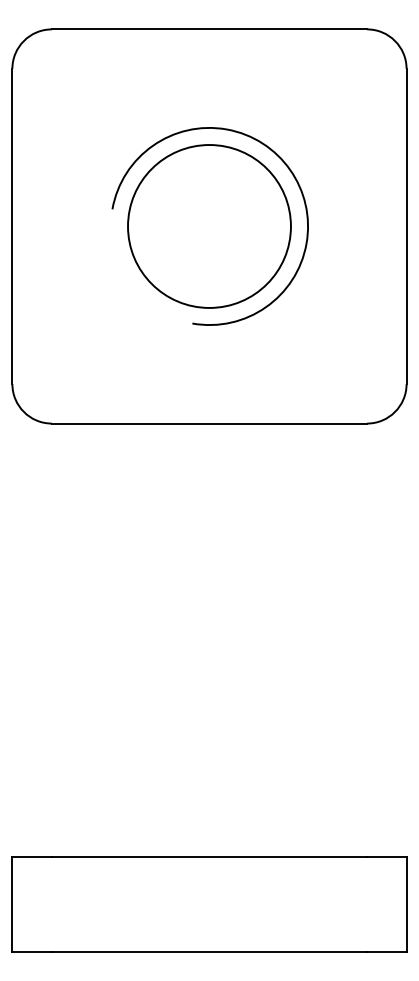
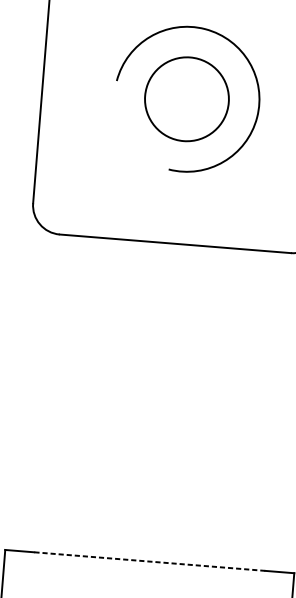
circle: (209, 226) -> (186, 99), size x0.7
line: (209, 856) -> (149, 561), solid -> dashed

